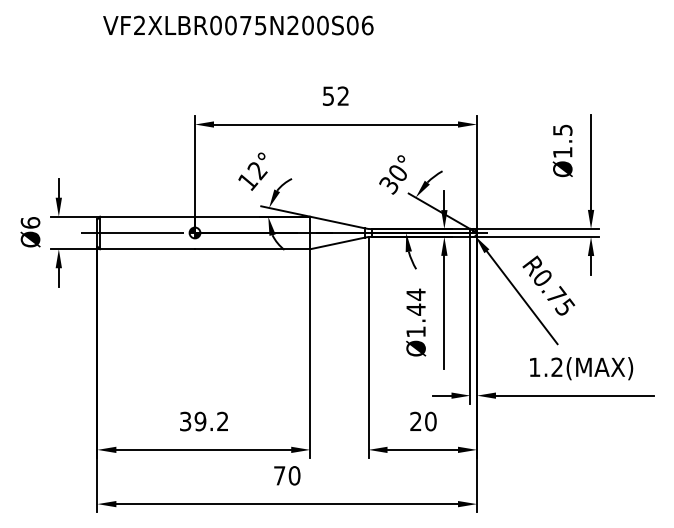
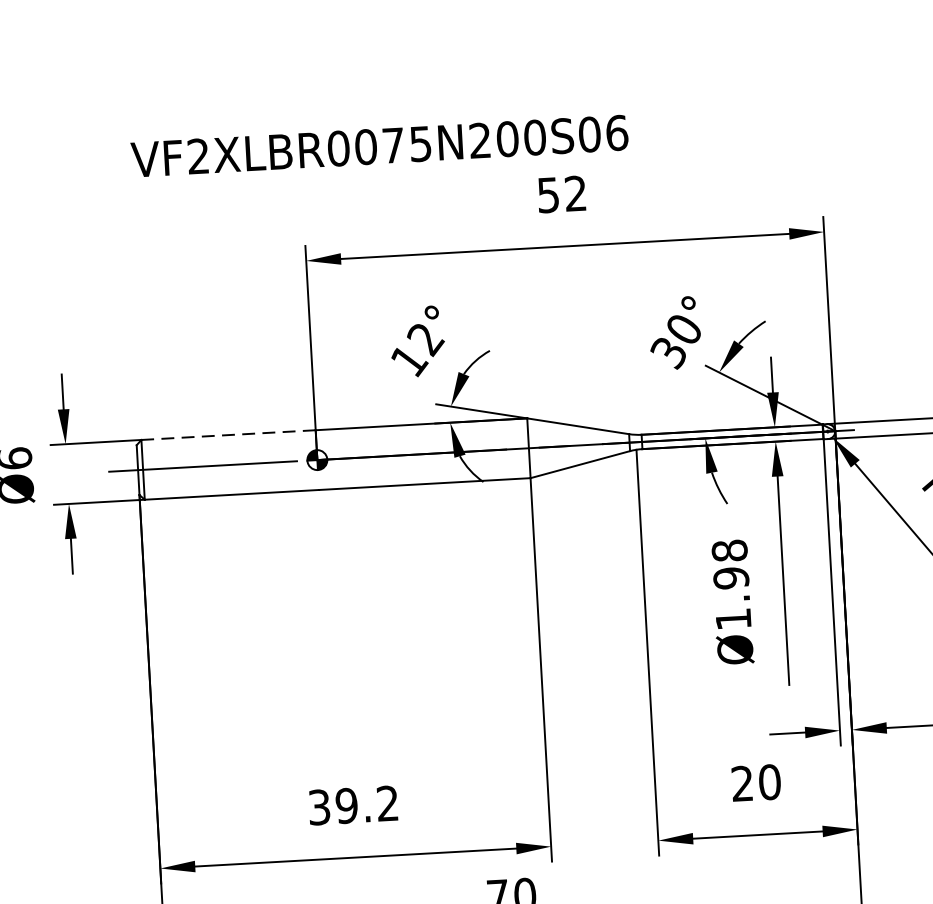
text: (238, 25) -> (379, 146), moved
line: (147, 216) -> (228, 434), solid -> dashed
text: (415, 301) -> (729, 563), Ø1.44 -> Ø1.98

